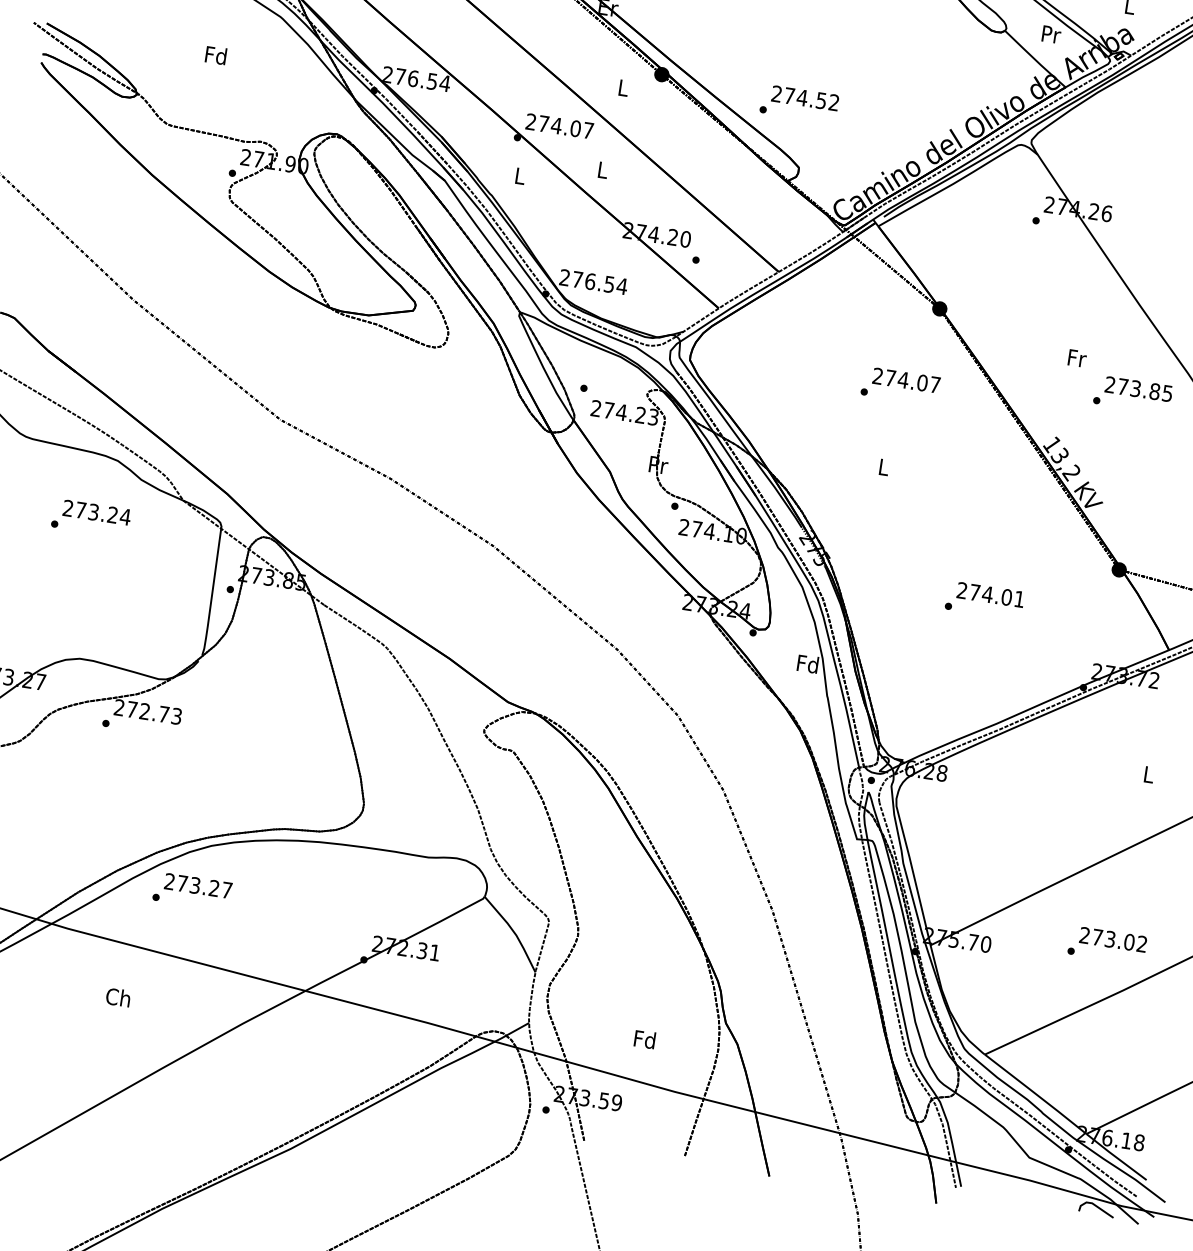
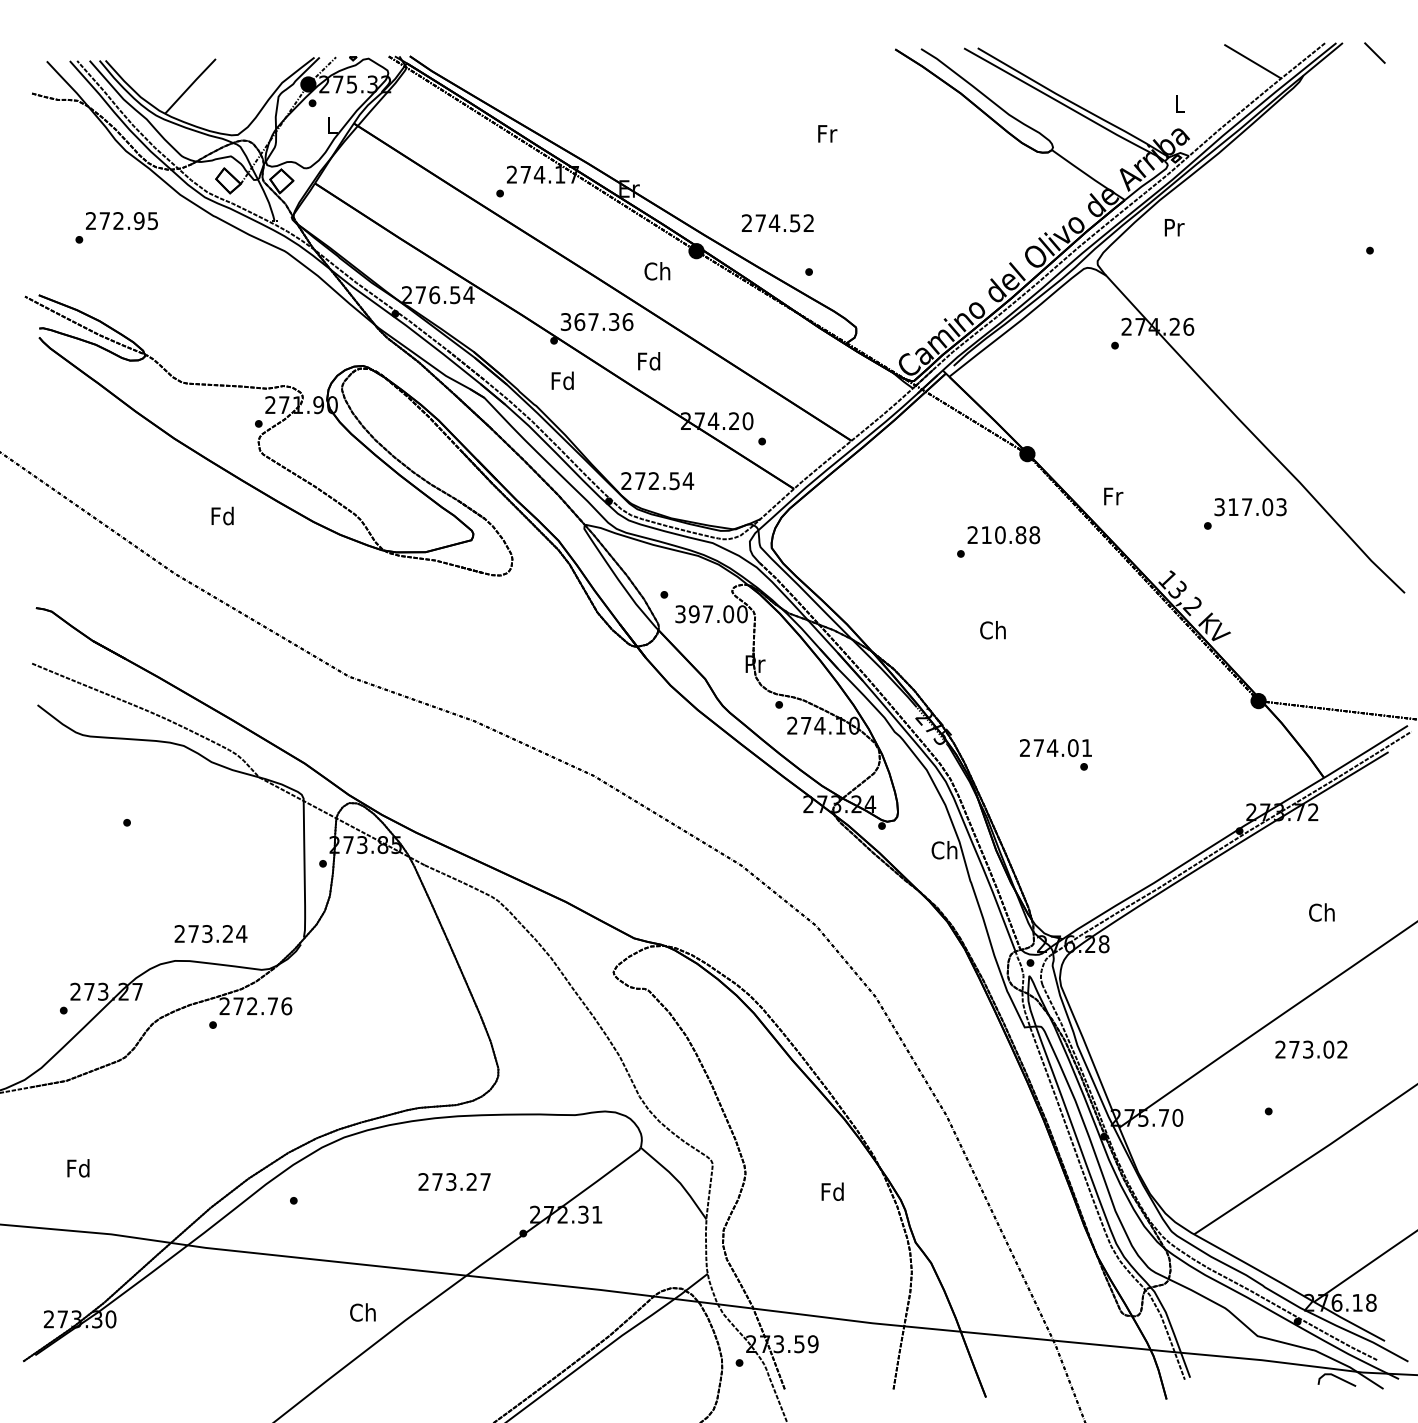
text: (1051, 34) -> (1174, 227), moved
text: (215, 54) -> (222, 515), moved
text: (622, 88) -> (657, 271), L -> Ch
text: (805, 98) -> (777, 223), moved
text: (559, 125) -> (596, 321), 274.07 -> 367.36
text: (602, 170) -> (649, 361), L -> Fd
text: (519, 175) -> (562, 380), L -> Fd
text: (589, 281) -> (653, 481), 276.54 -> 272.54
text: (1077, 358) -> (1113, 496), moved
text: (912, 381) -> (1010, 535), 274.07 -> 210.88
text: (1138, 389) -> (1250, 507), 273.85 -> 317.03
text: (624, 413) -> (711, 614), 274.23 -> 397.00
text: (882, 467) -> (992, 630), L -> Ch
text: (96, 512) -> (210, 933), moved
text: (990, 595) -> (1055, 748), moved
text: (807, 664) -> (944, 850), Fd -> Ch
text: (176, 716) -> (286, 1006), 272.73 -> 272.76
text: (1147, 774) -> (1321, 912), L -> Ch
text: (198, 885) -> (454, 1181), moved
text: (1113, 939) -> (1311, 1049), moved
text: (117, 997) -> (362, 1312), moved
text: (644, 1039) -> (832, 1191), moved

